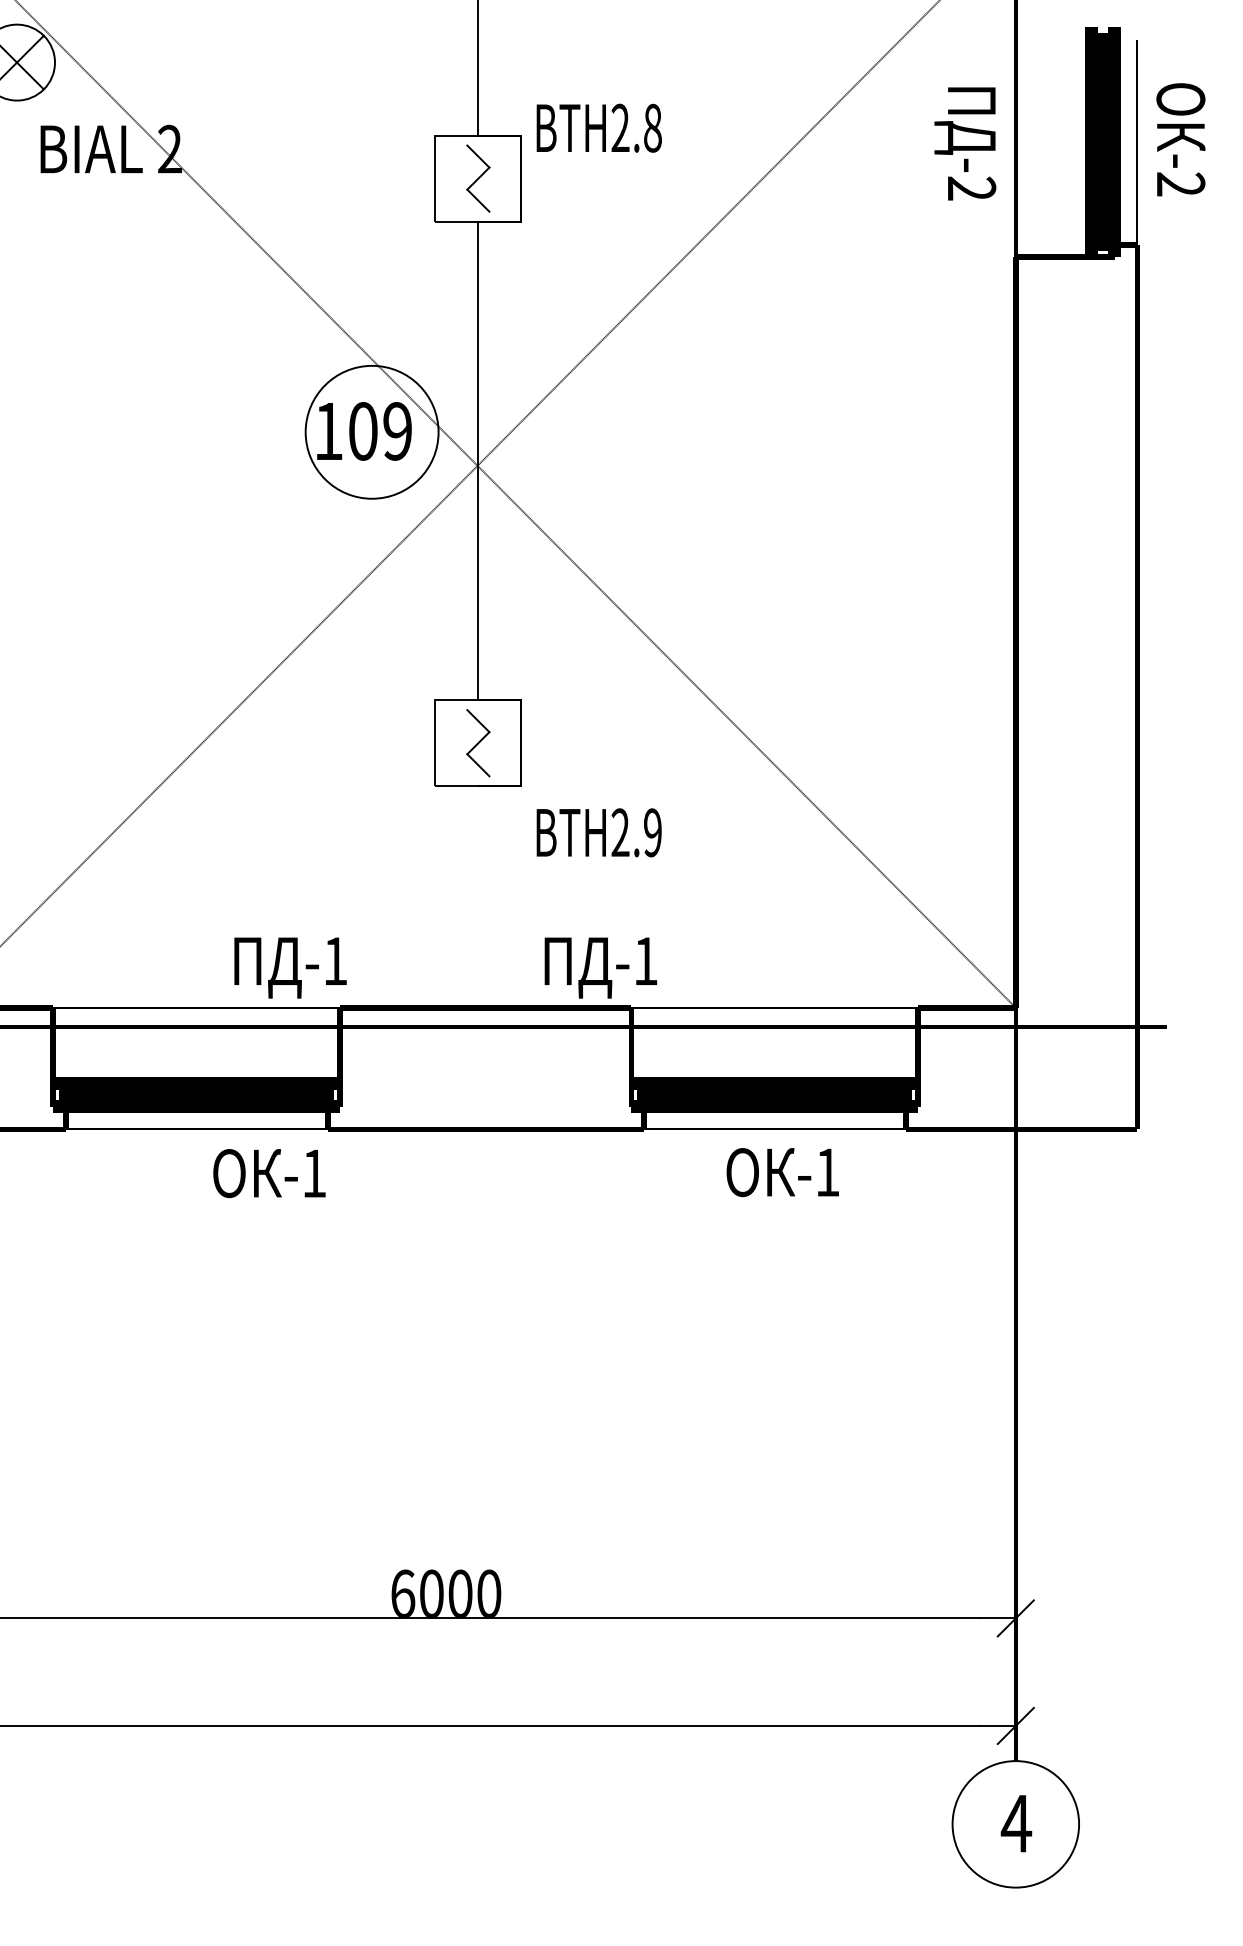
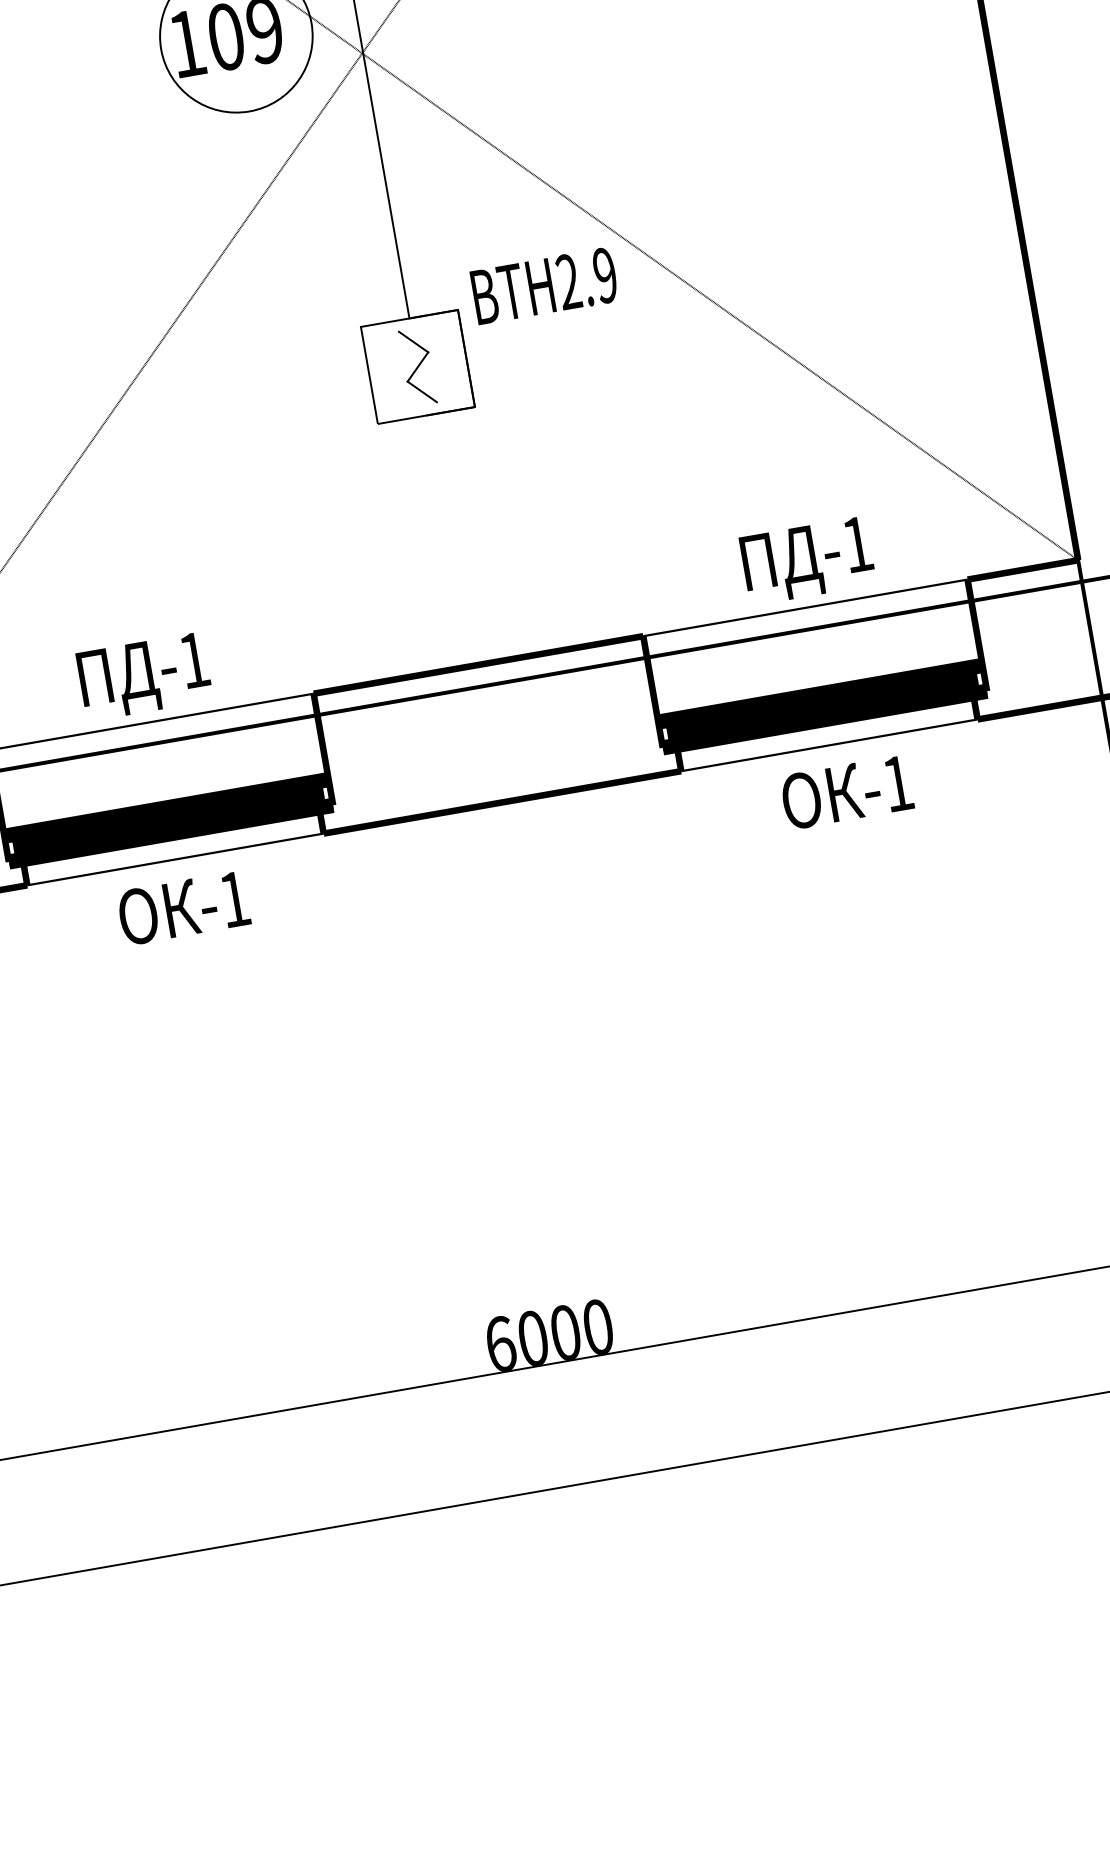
text: (598, 832) -> (543, 285), moved
text: (290, 967) -> (144, 676), moved
text: (600, 967) -> (807, 560), moved
text: (269, 1173) -> (183, 908), moved

